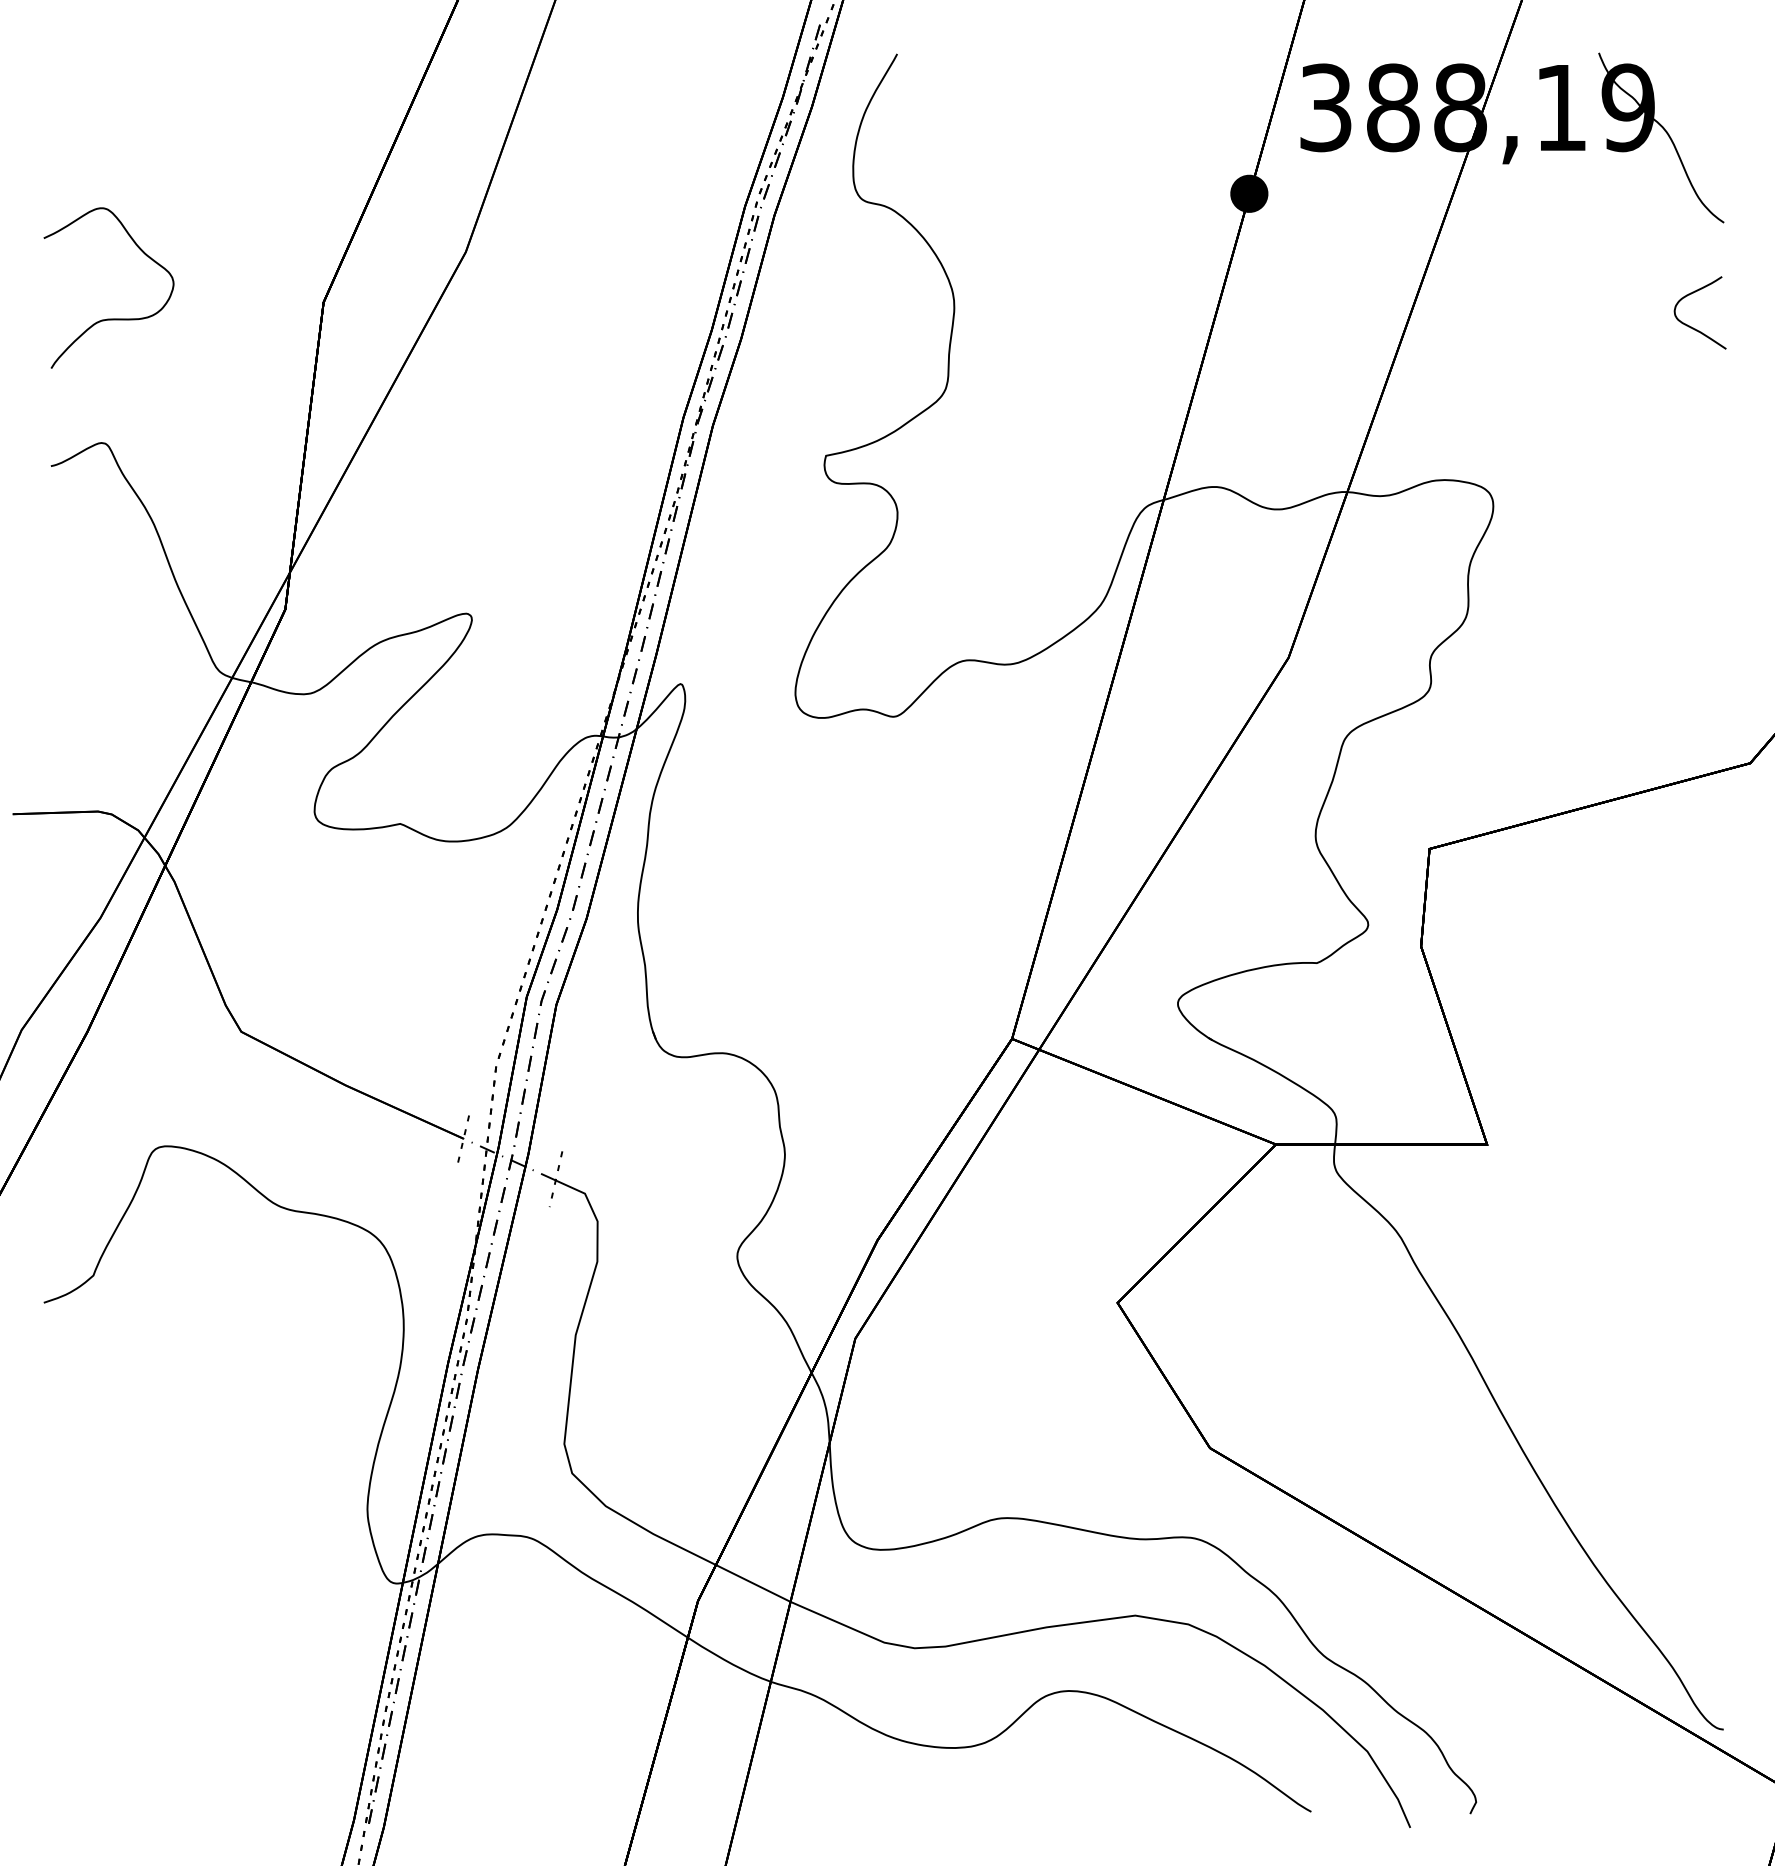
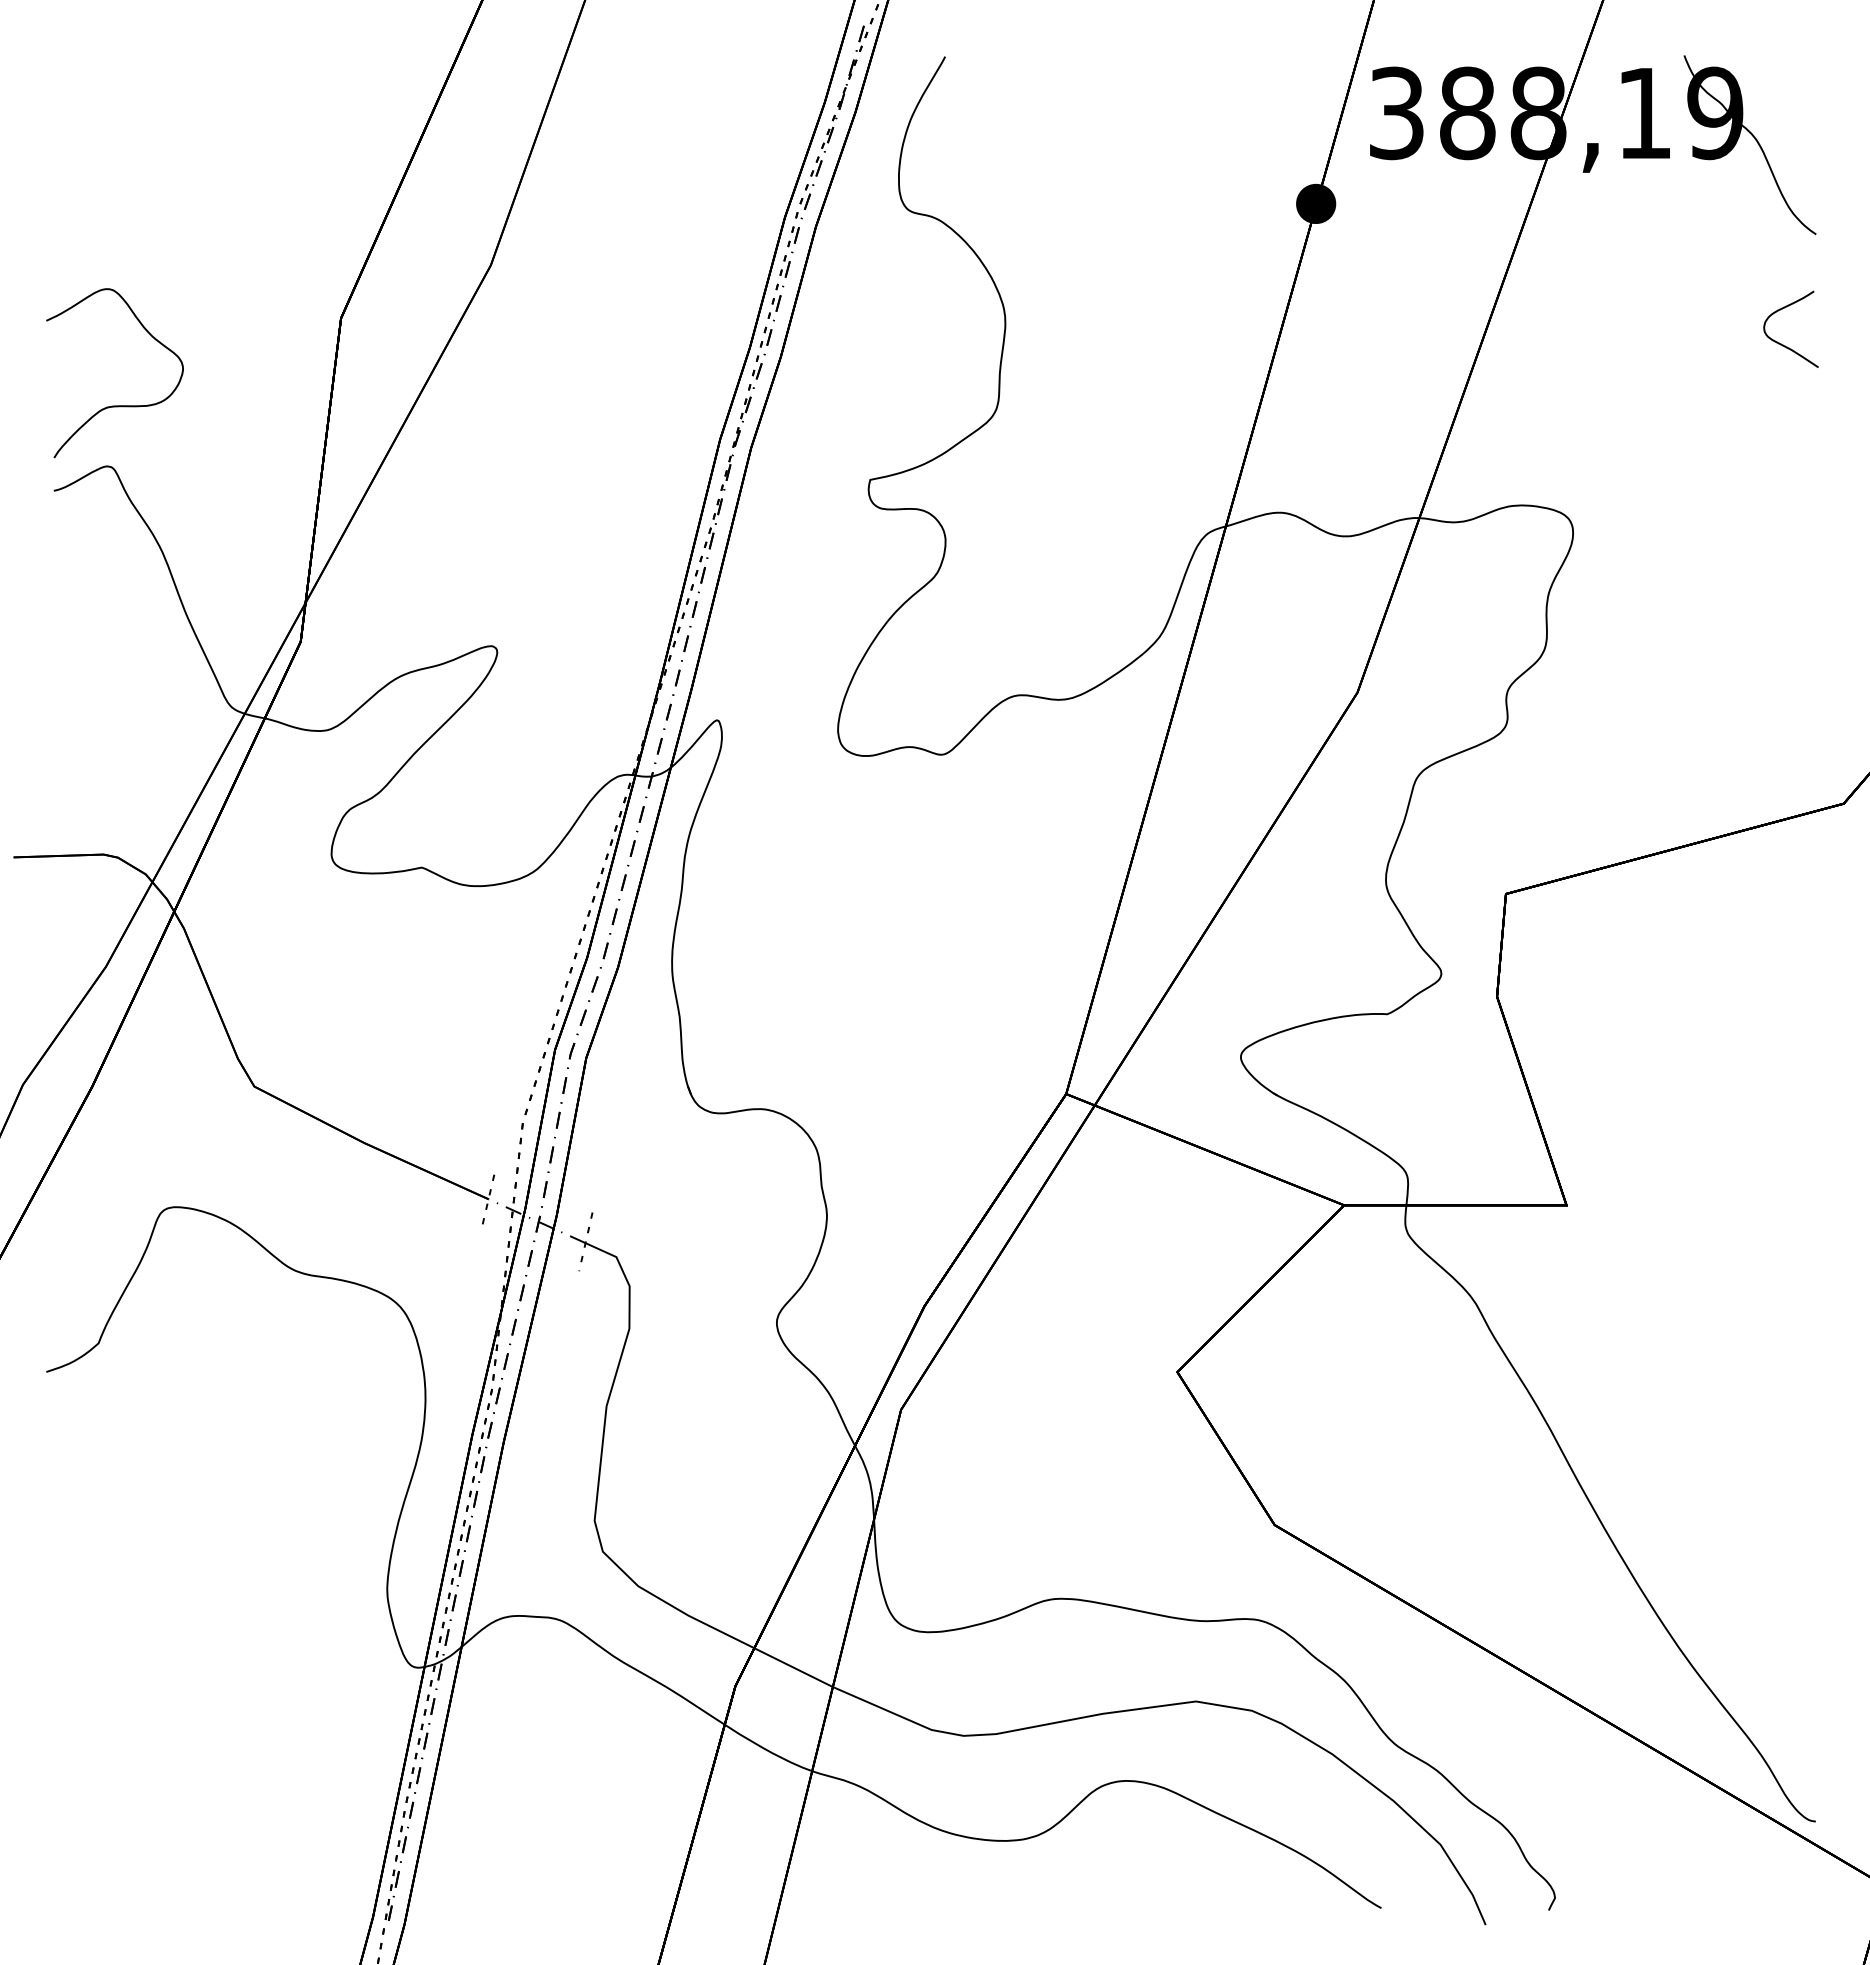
curve: (108, 318) -> (114, 405), moved

